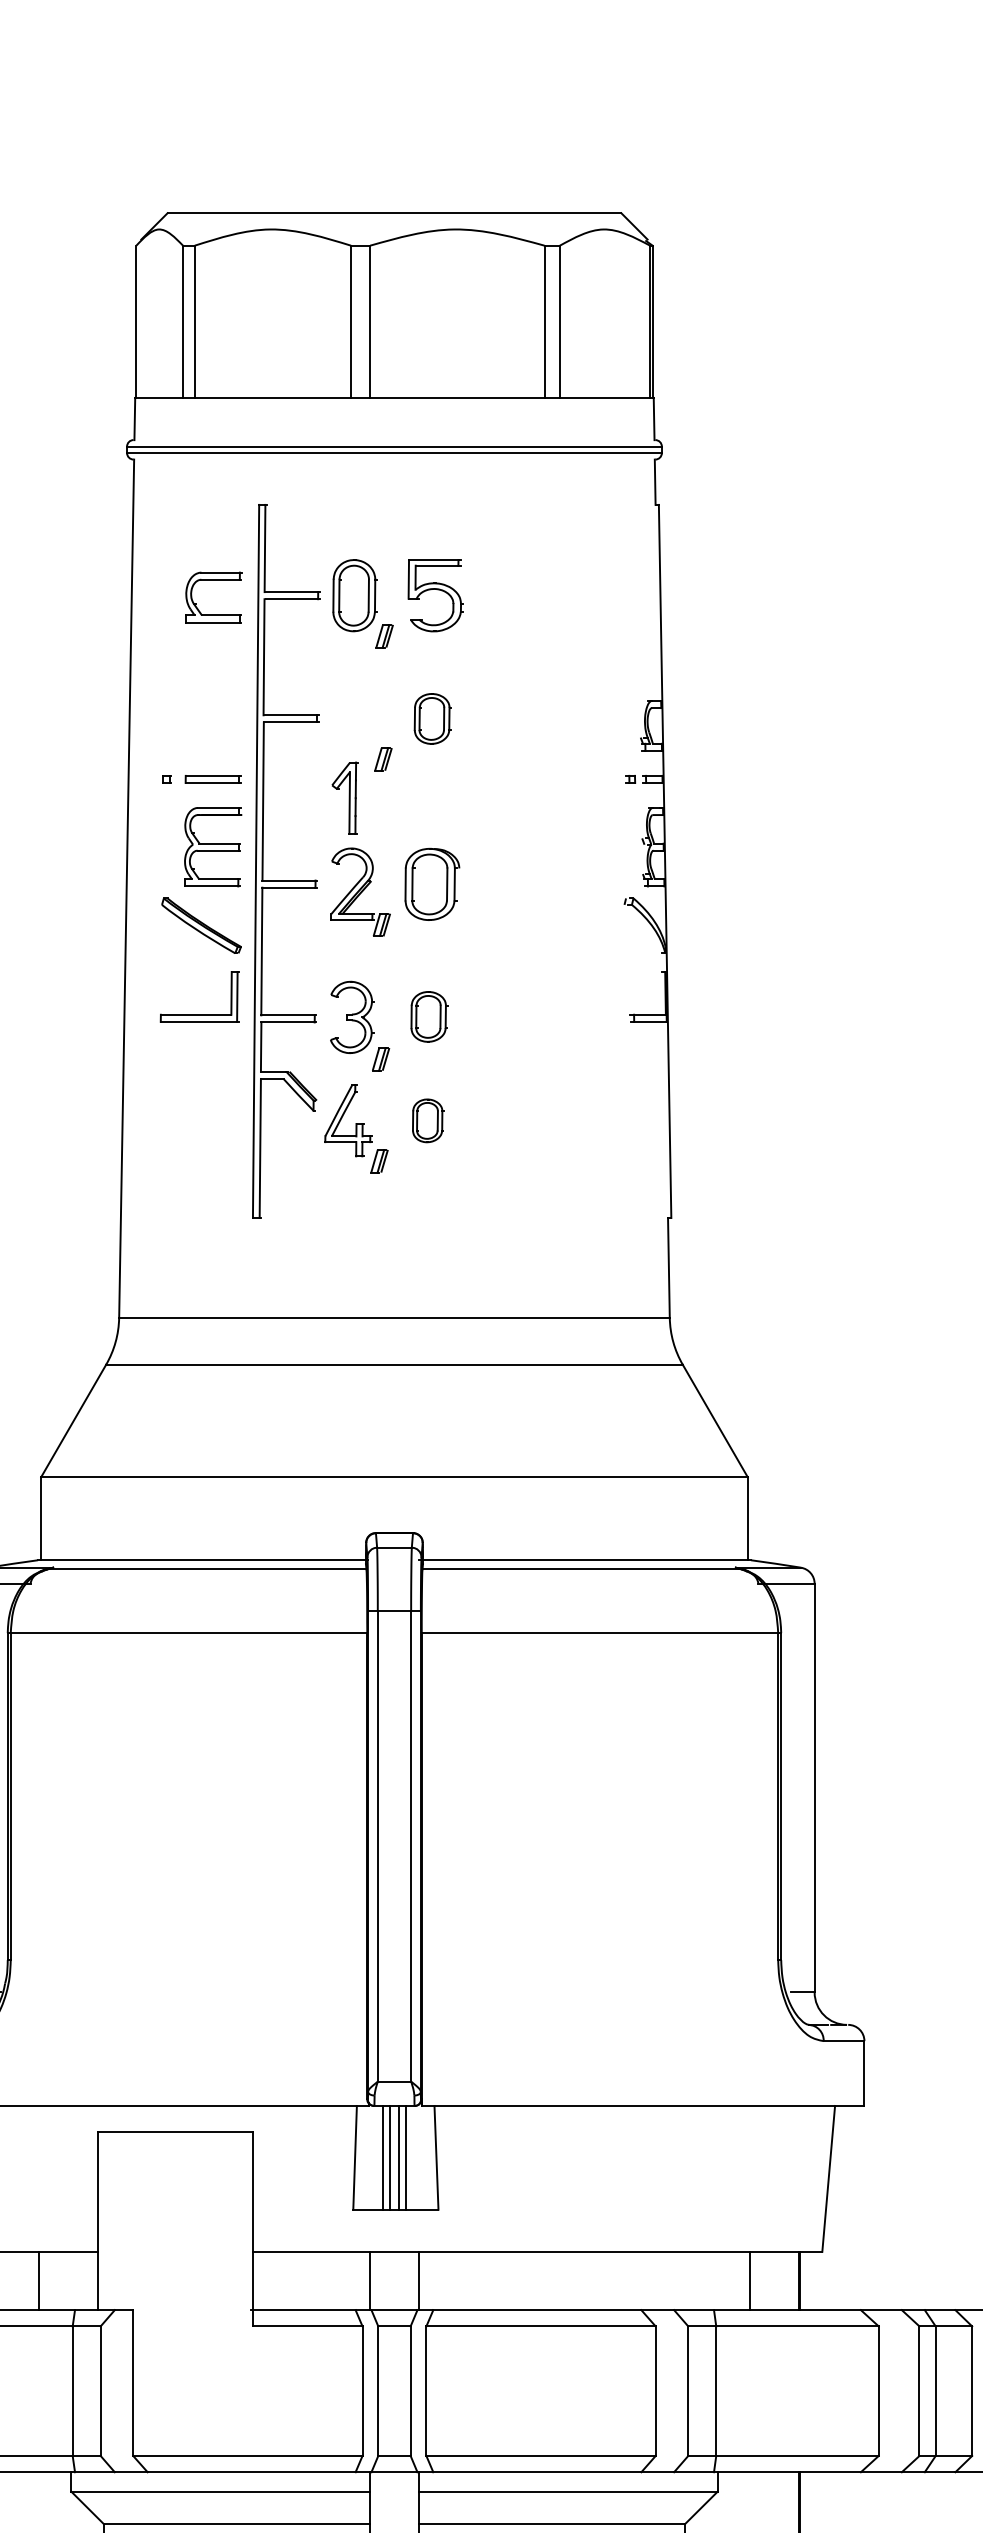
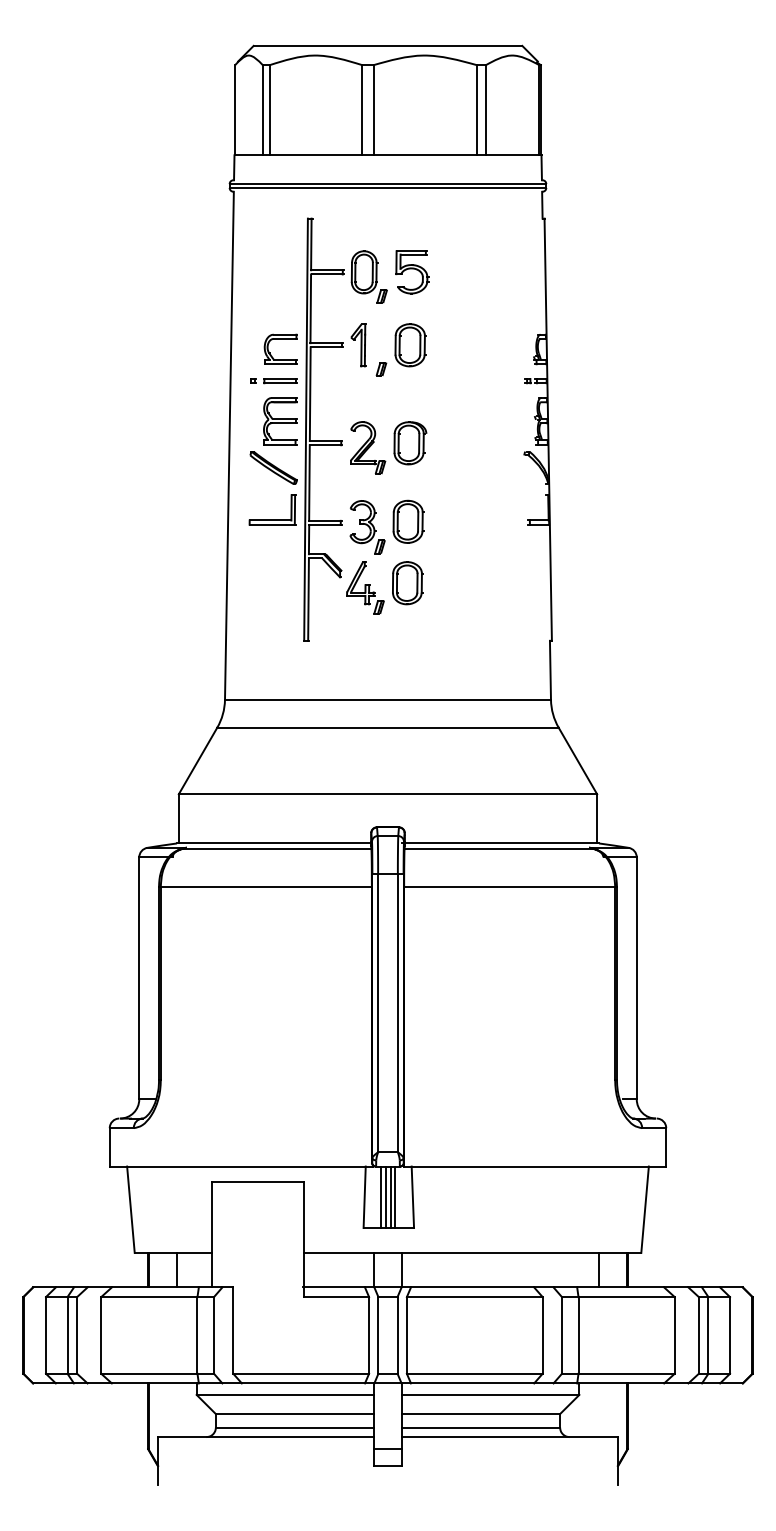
part: (212, 580) -> (280, 339), moved
part: (432, 719) -> (410, 345), size x1.43
part: (344, 798) -> (358, 345), moved
part: (429, 1016) -> (408, 521), size x1.43
part: (427, 1121) -> (407, 583), size x1.67

